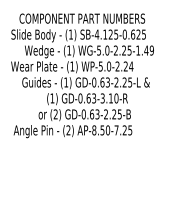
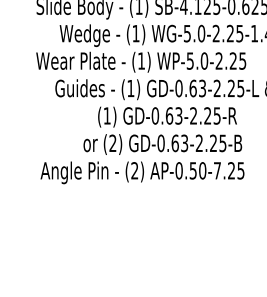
text: (131, 66) -> (243, 61), WP-5.0-2.24 -> WP-5.0-2.25
text: (109, 98) -> (205, 116), GD-0.63-3.10-R -> GD-0.63-2.25-R
text: (94, 130) -> (179, 170), AP-8.50-7.25 -> AP-0.50-7.25

